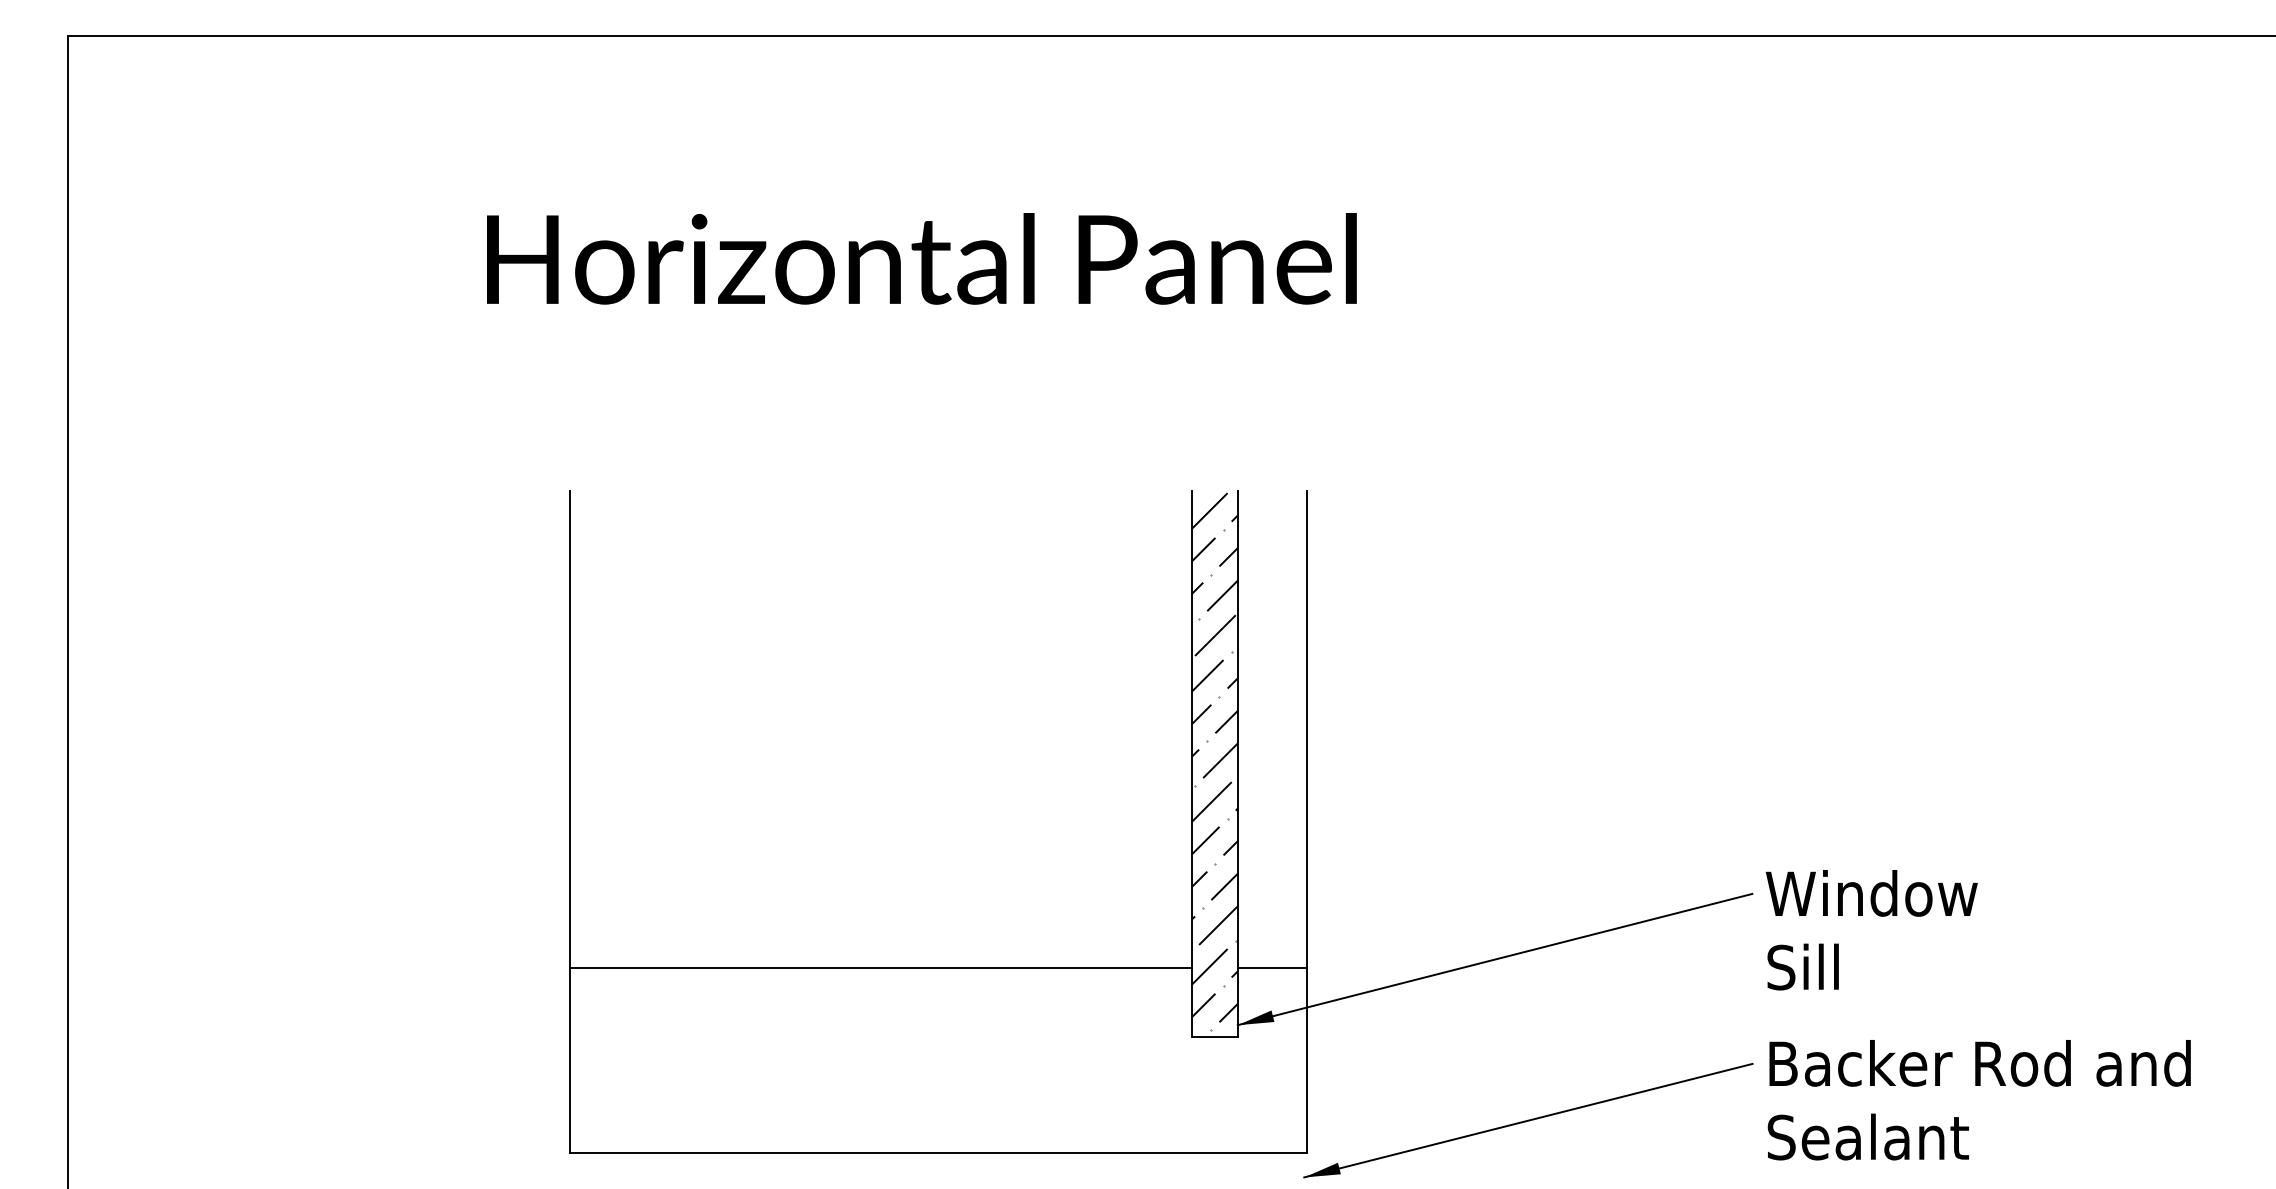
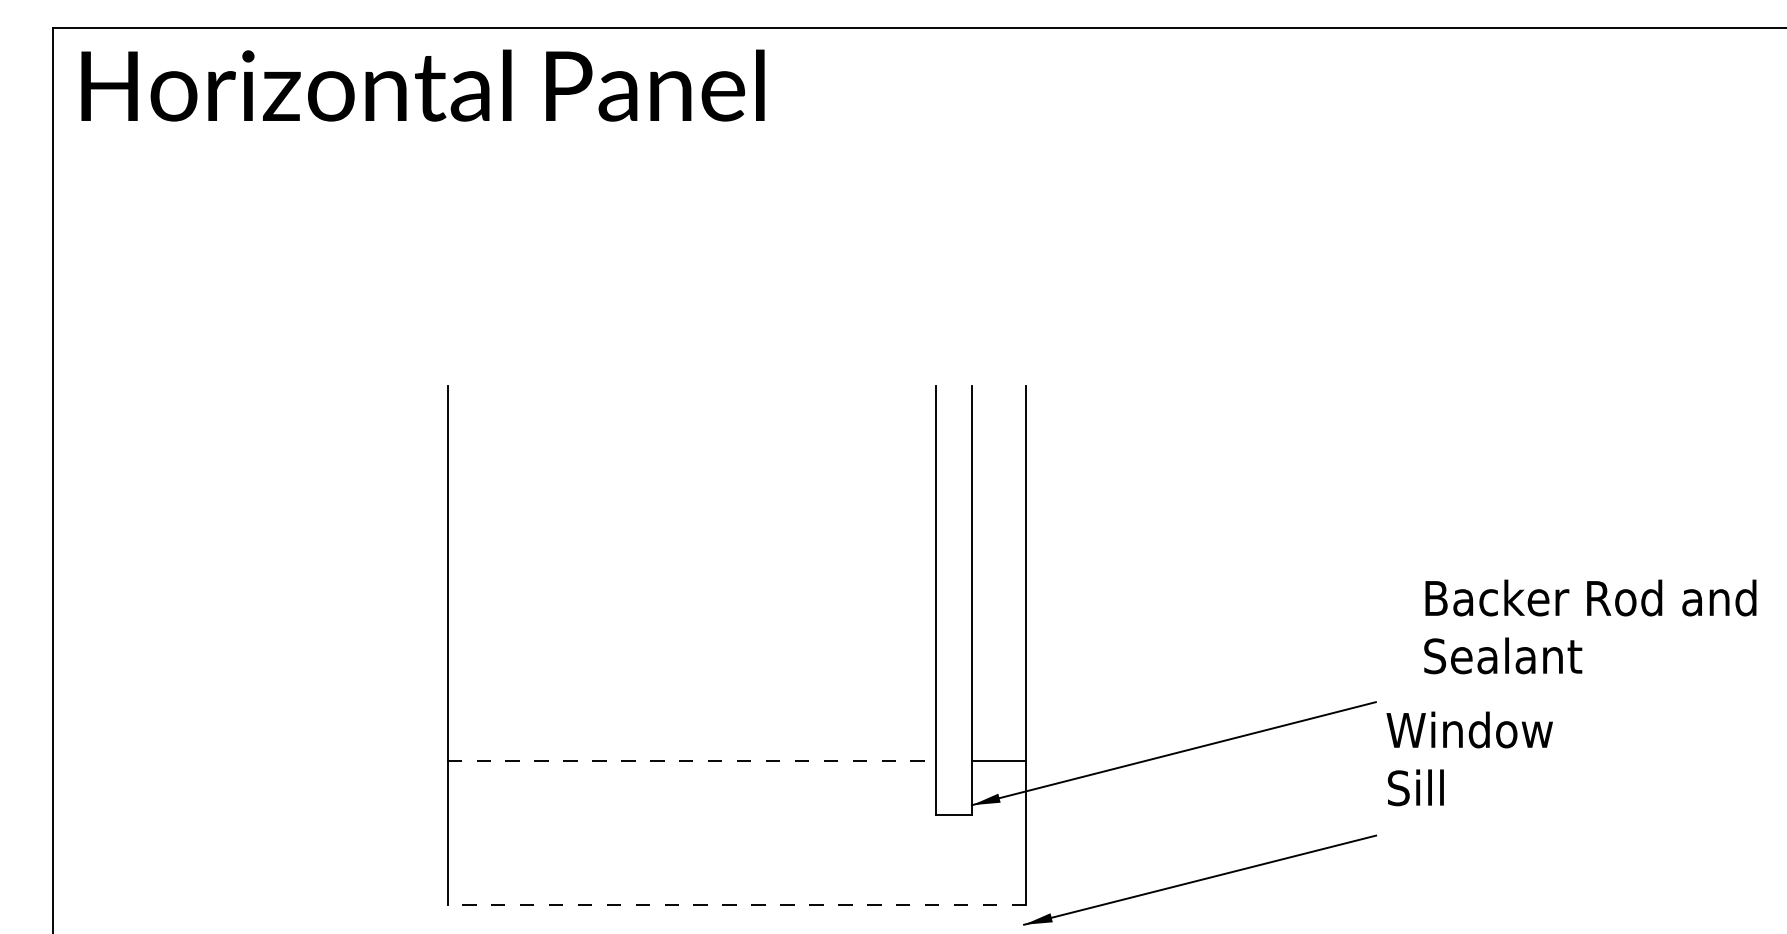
text: (921, 258) -> (422, 85), moved
hatch: (1214, 765) -> (953, 601), removed
text: (1871, 930) -> (1469, 759), moved
line: (880, 968) -> (691, 760), solid -> dashed
text: (1978, 1100) -> (1589, 627), moved
line: (938, 1152) -> (736, 905), solid -> dashed

